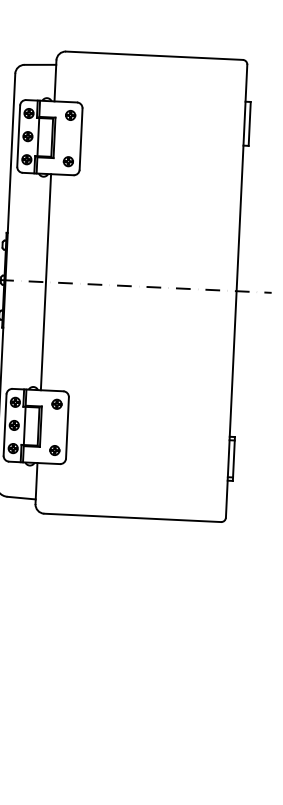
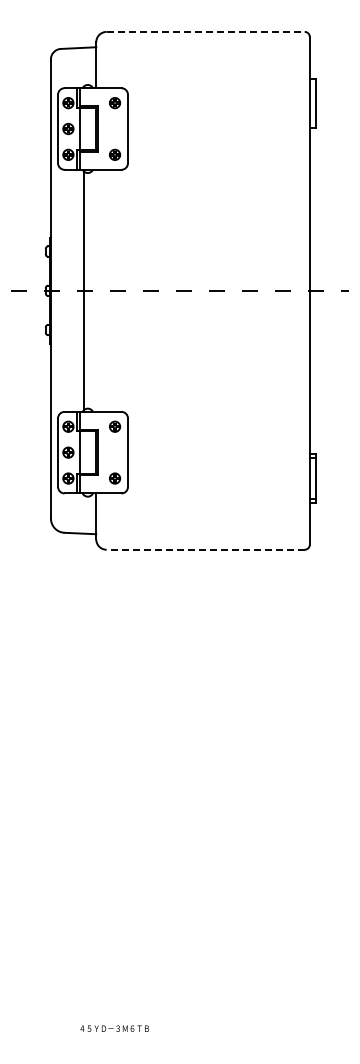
line: (155, 55) -> (206, 31), solid -> dashed
line: (46, 281) -> (84, 290), moved
line: (132, 517) -> (205, 549), solid -> dashed

